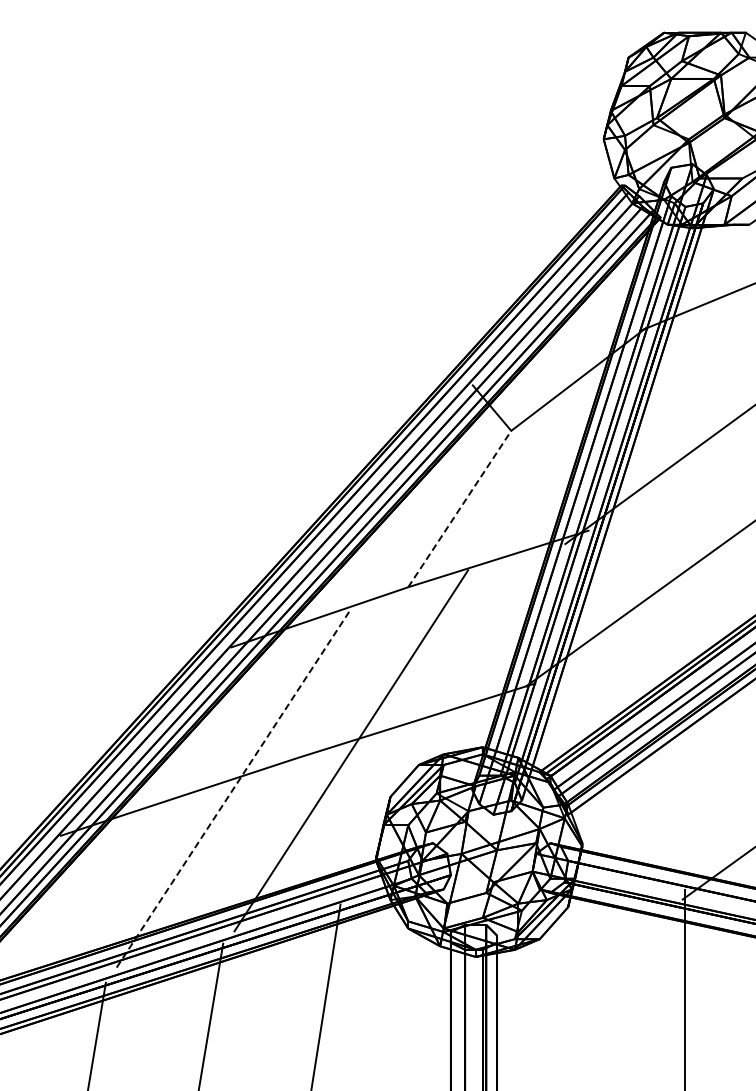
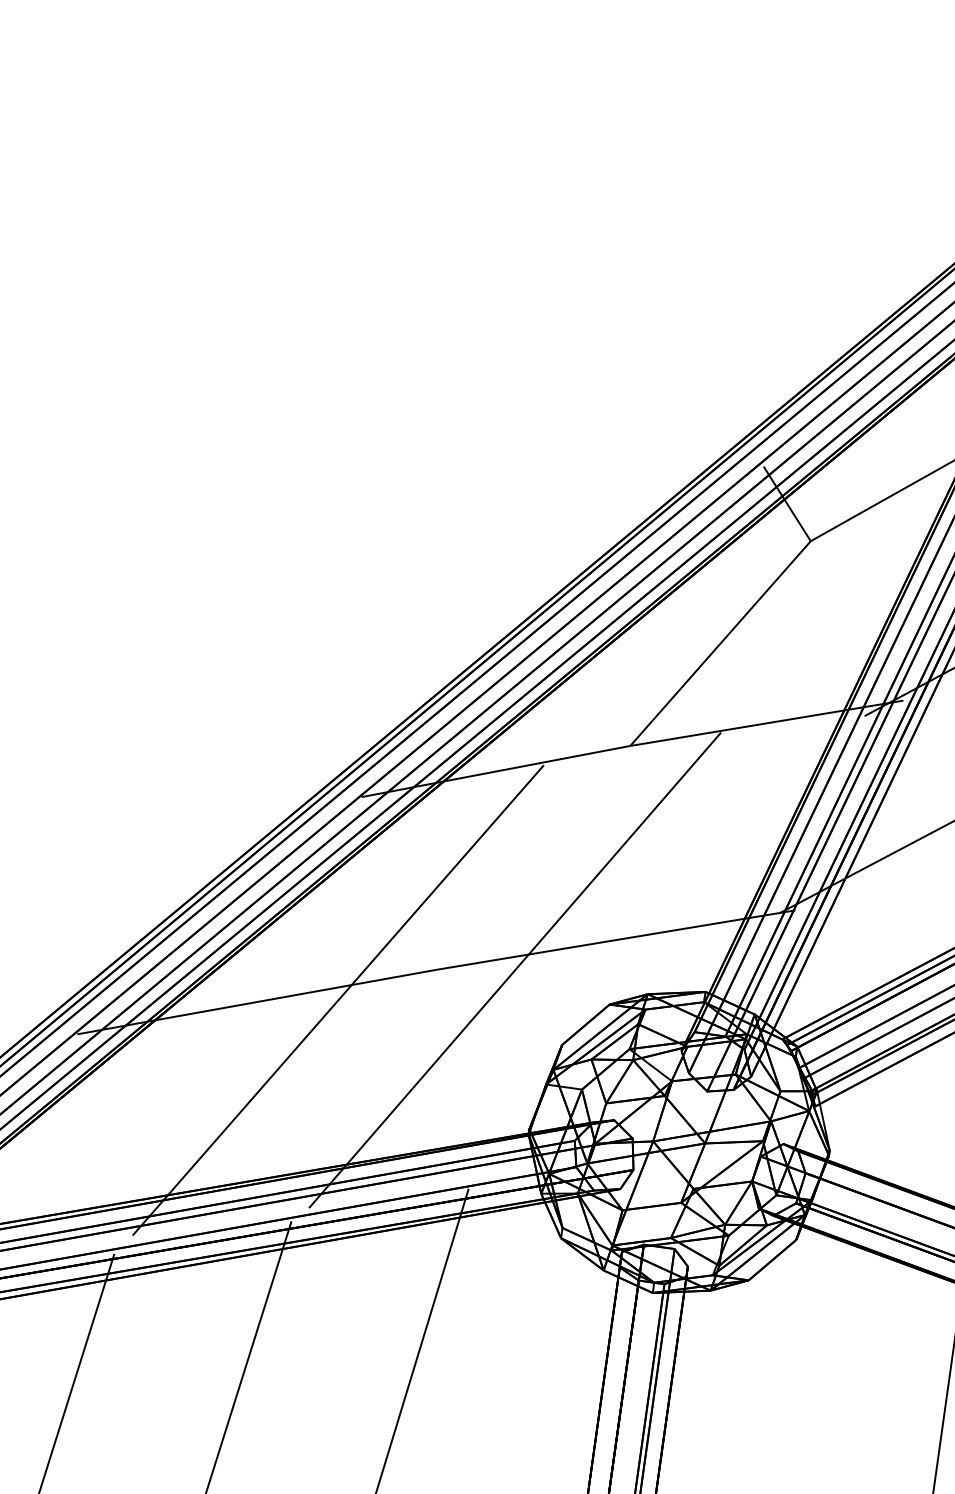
line: (459, 509) -> (720, 644), dashed -> solid
line: (234, 787) -> (339, 999), dashed -> solid

